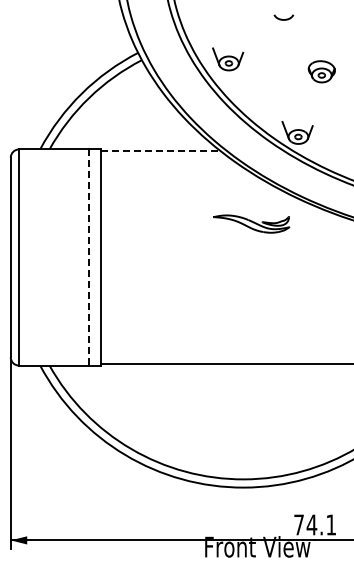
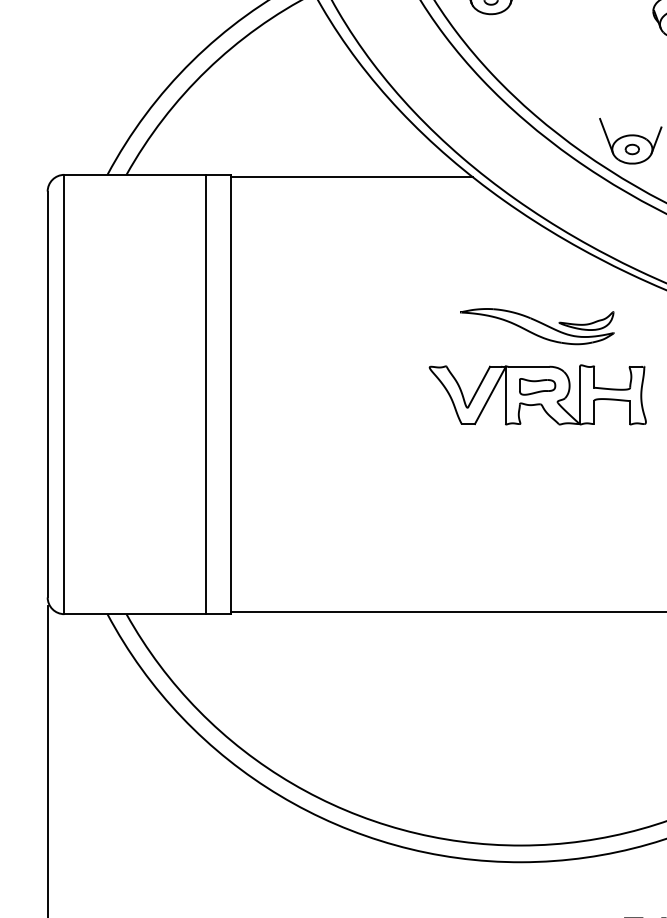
line: (161, 150) -> (354, 176), dashed -> solid
part: (251, 257) -> (537, 394), added
line: (88, 258) -> (205, 396), dashed -> solid

